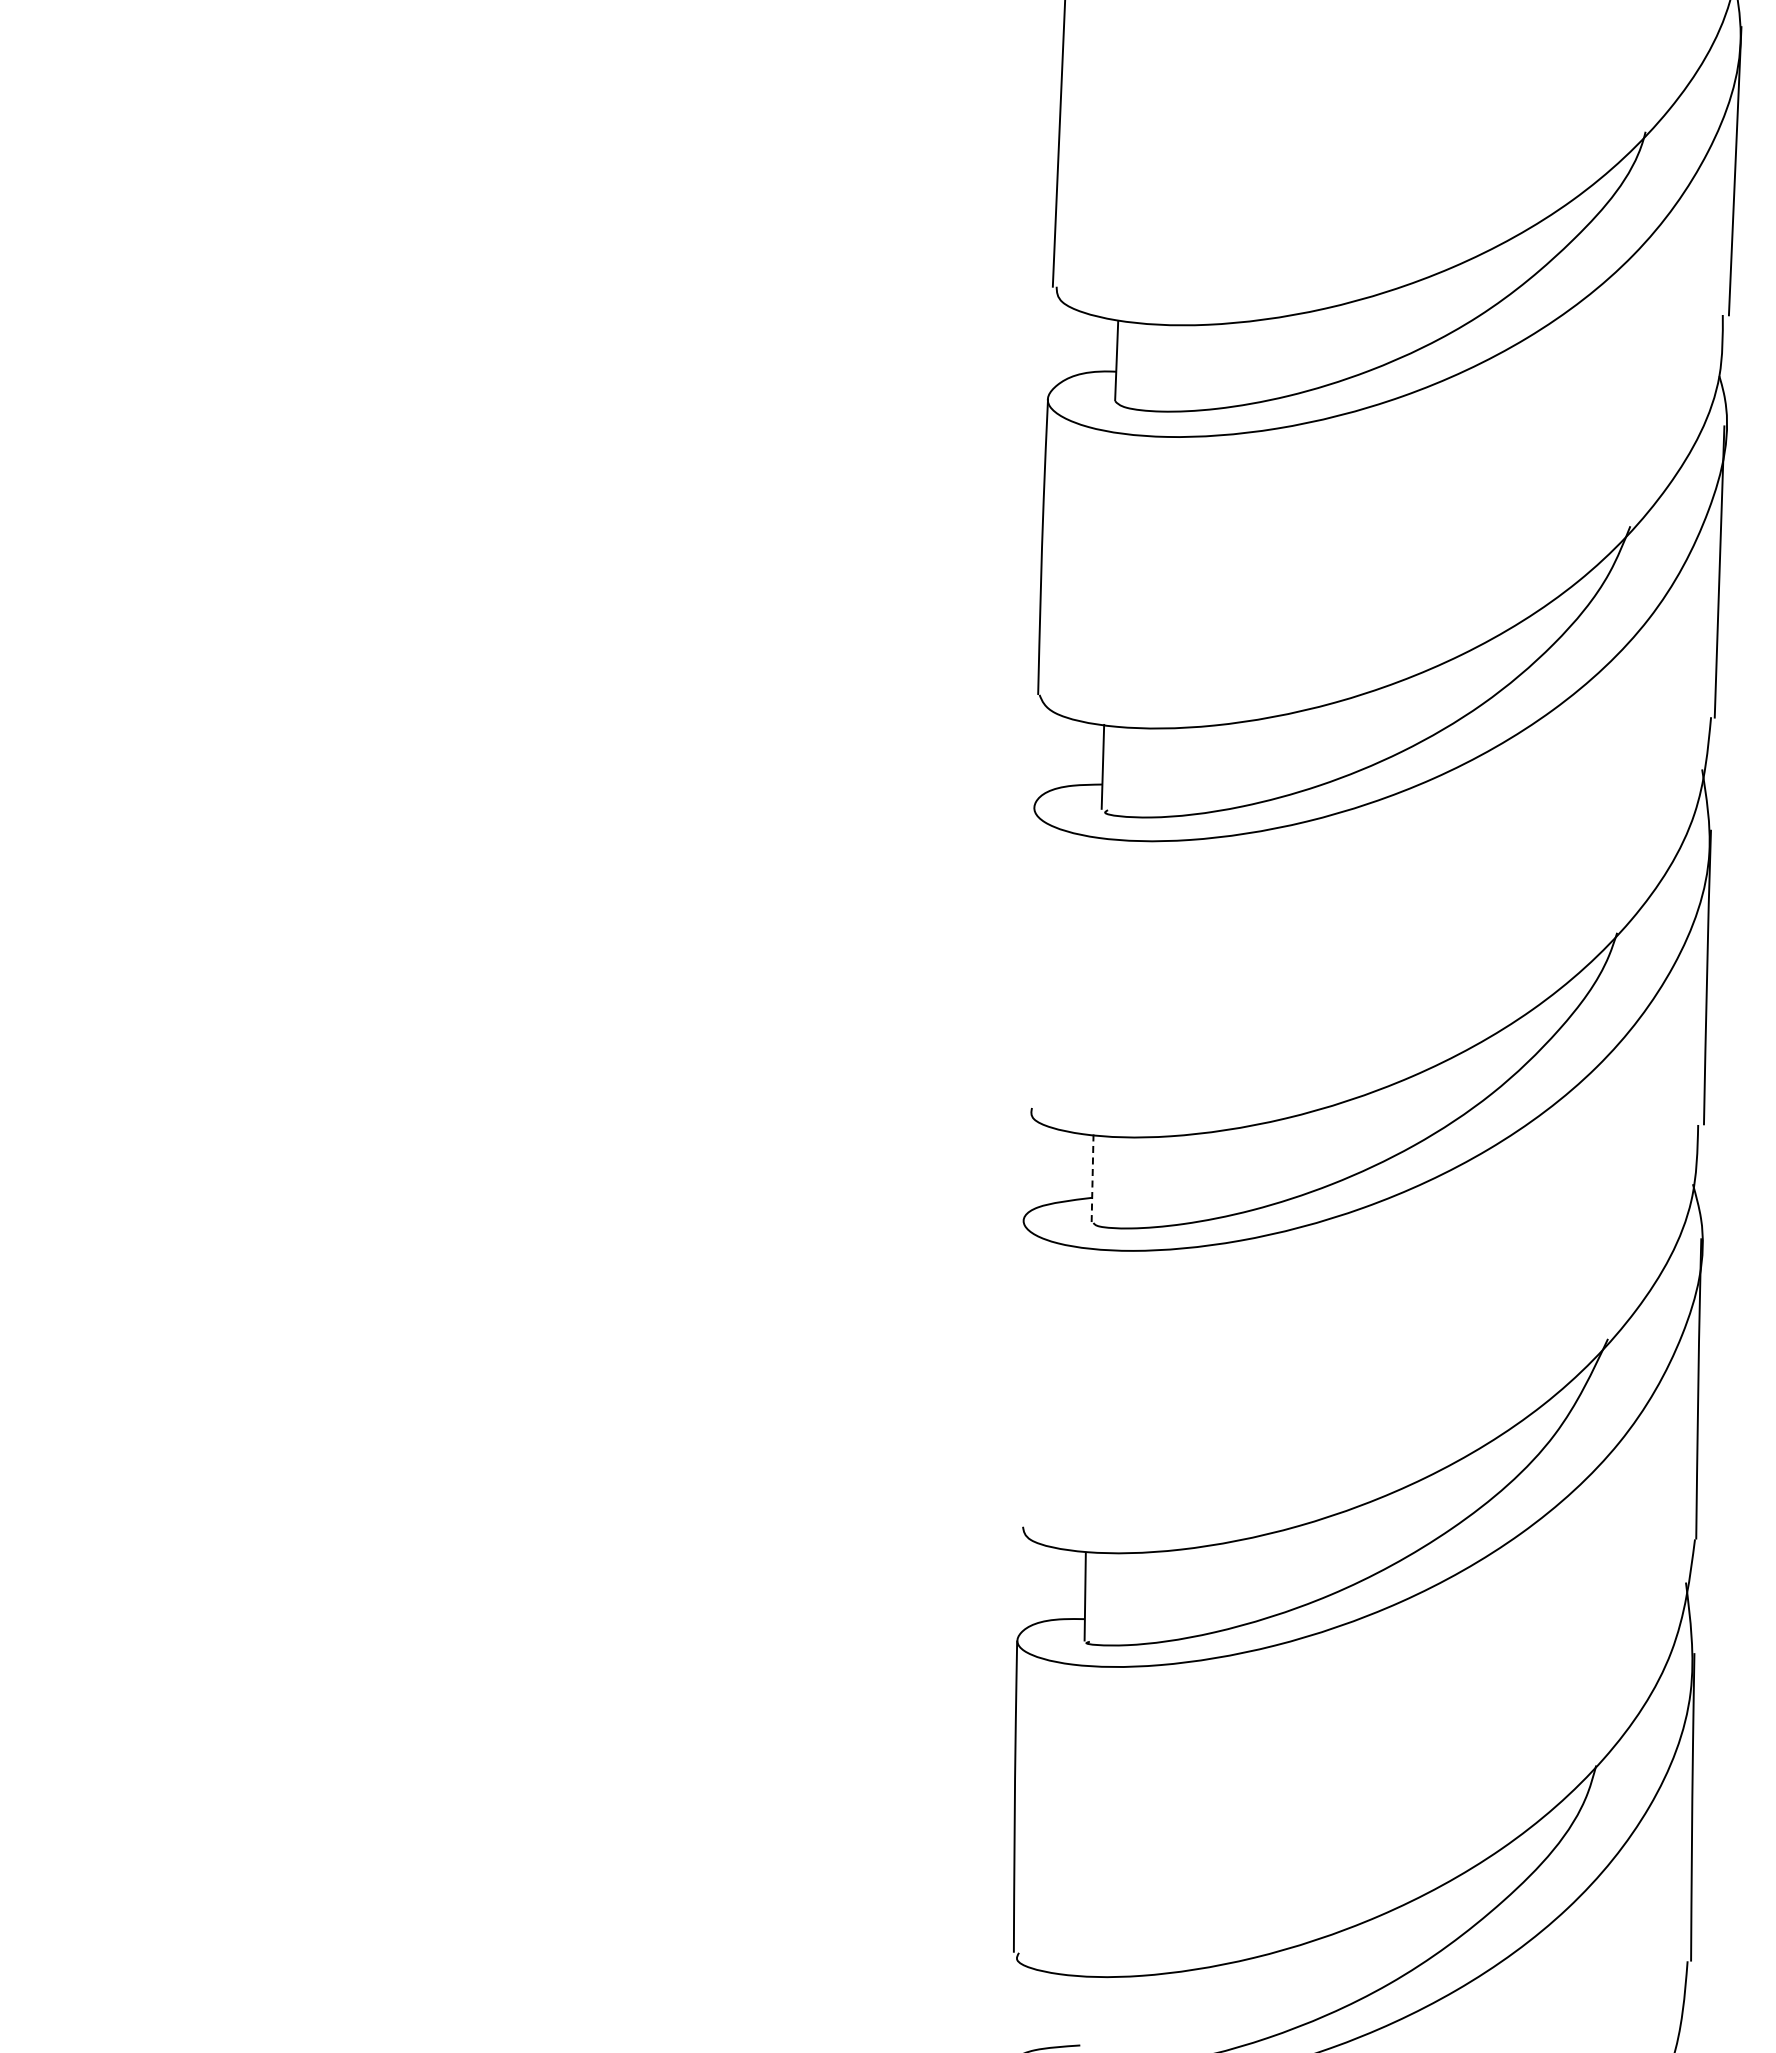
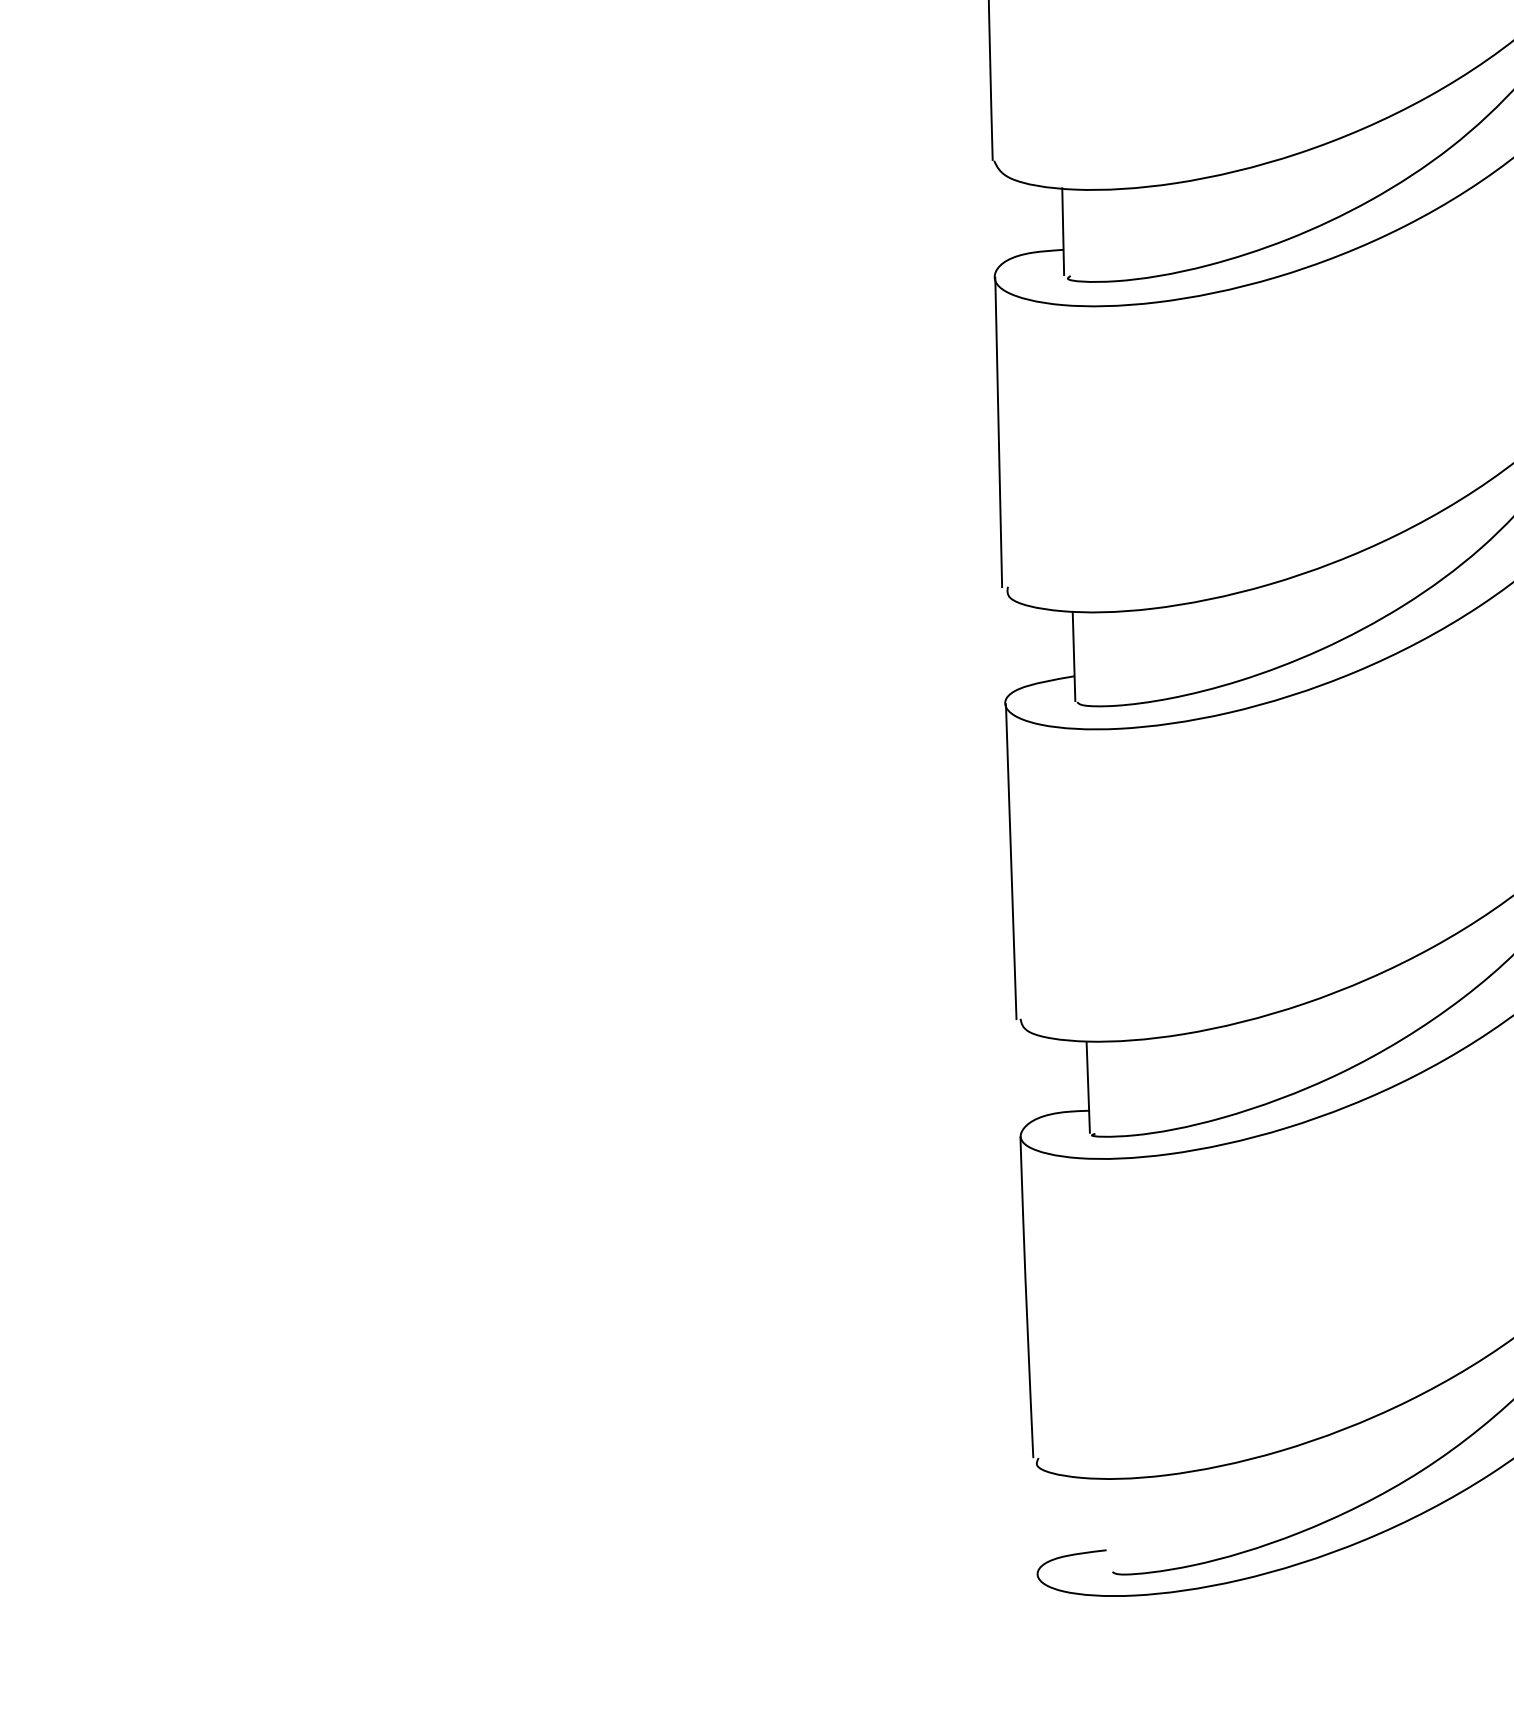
line: (1030, 957) -> (998, 431), added
line: (1092, 1178) -> (1073, 656), dashed -> solid
line: (1021, 1373) -> (1010, 860), added

